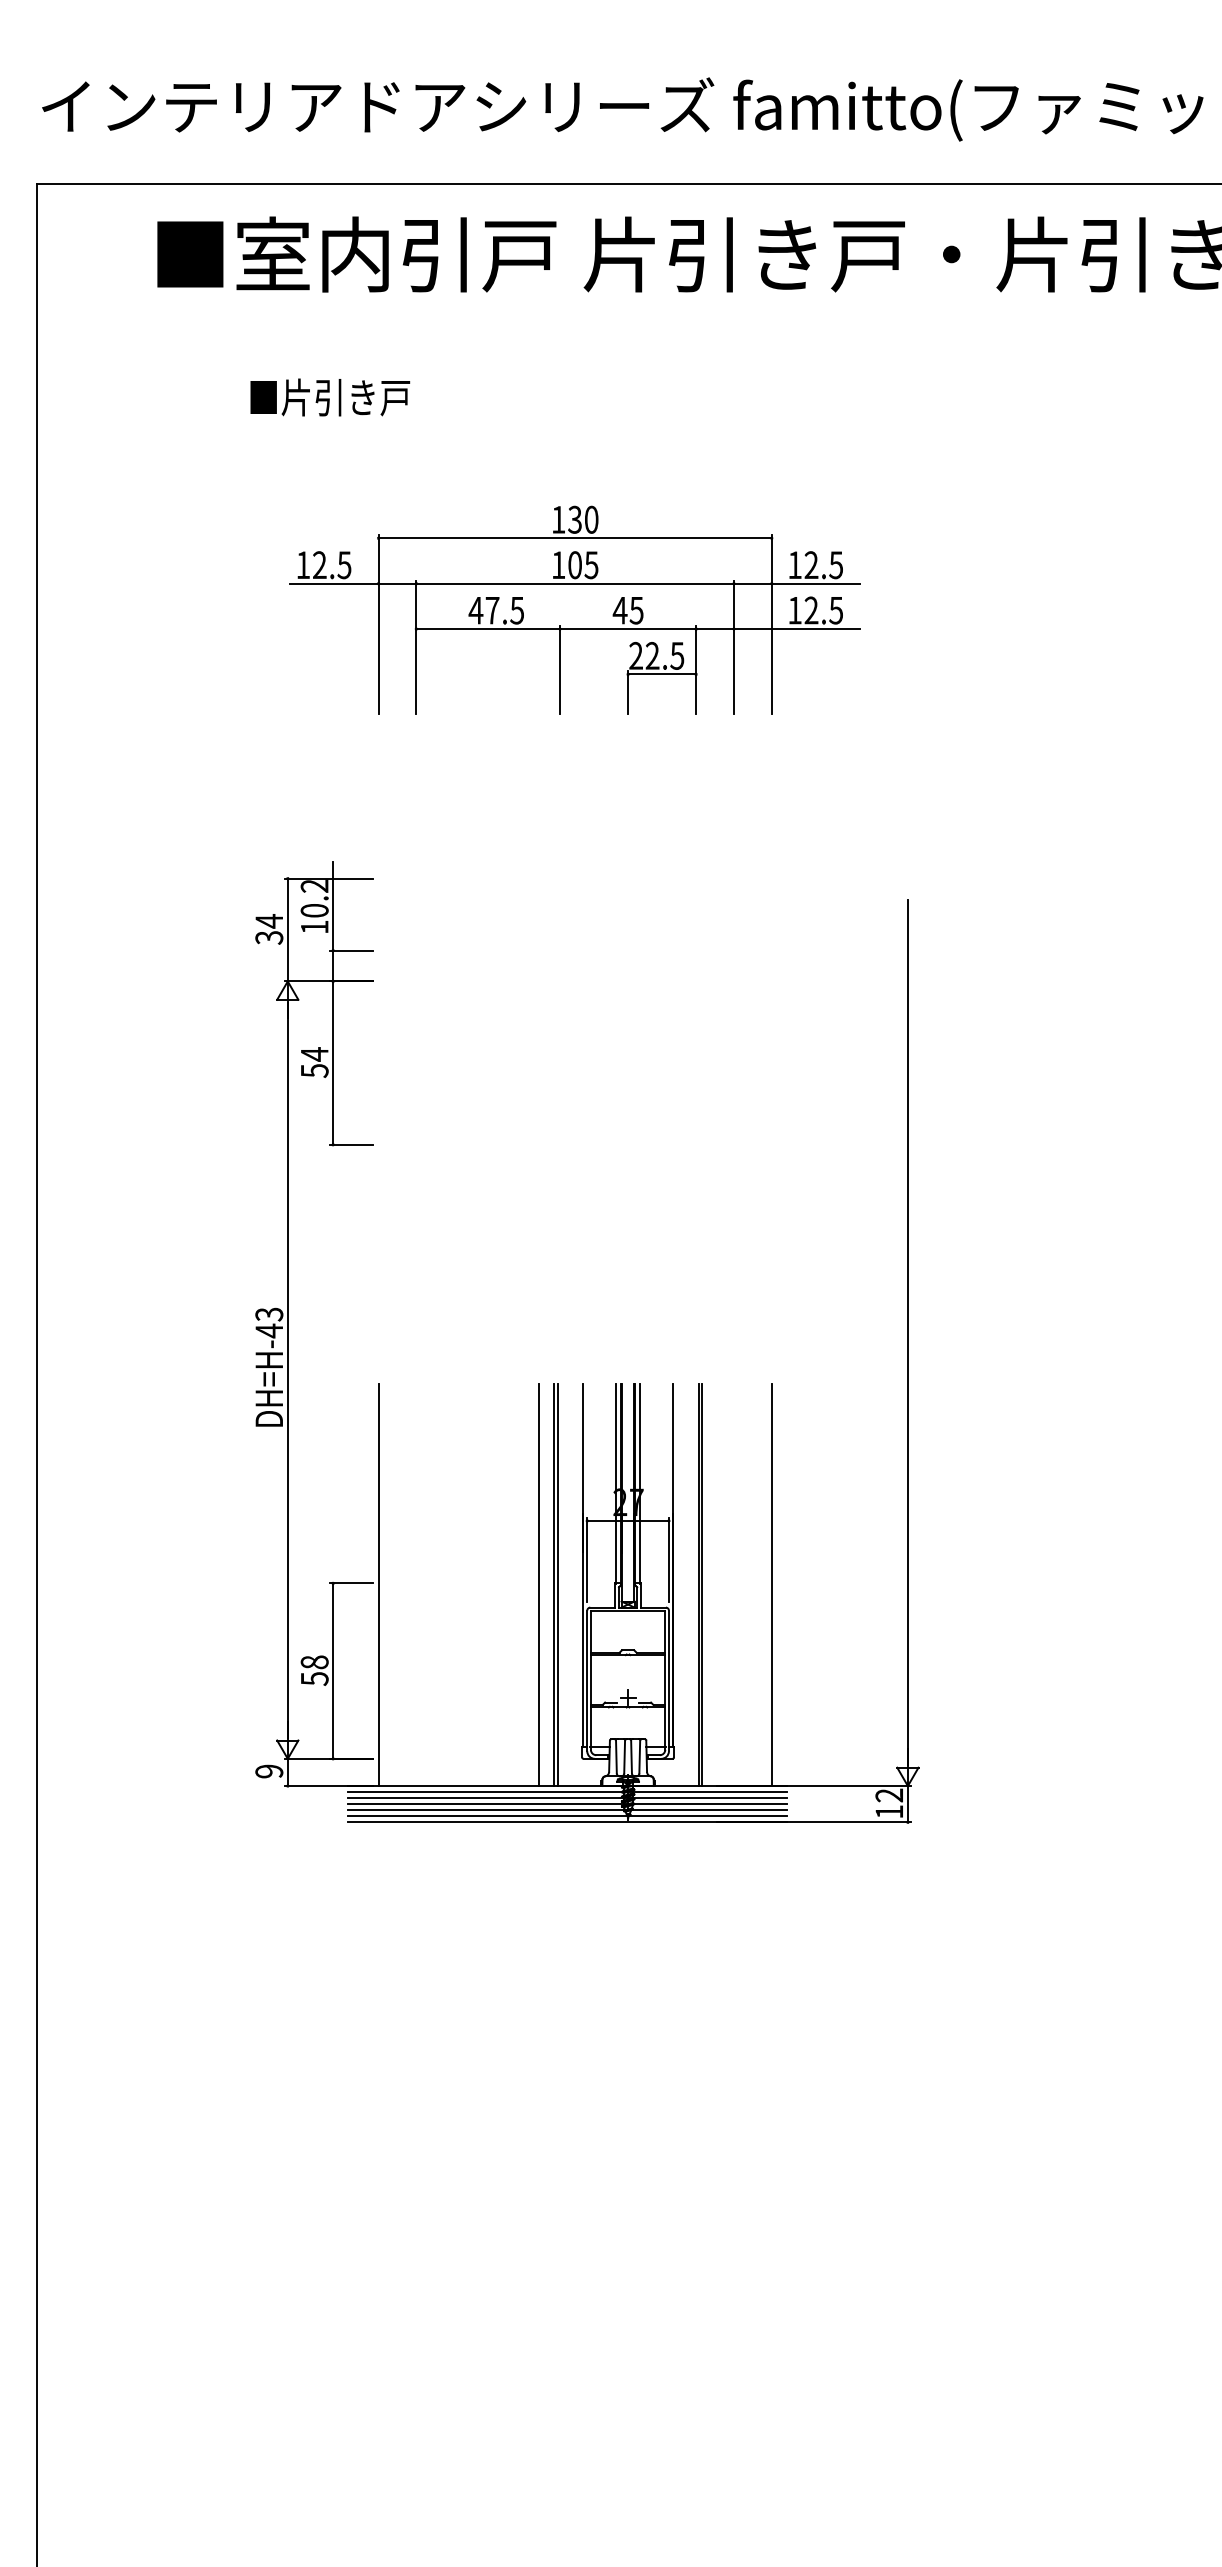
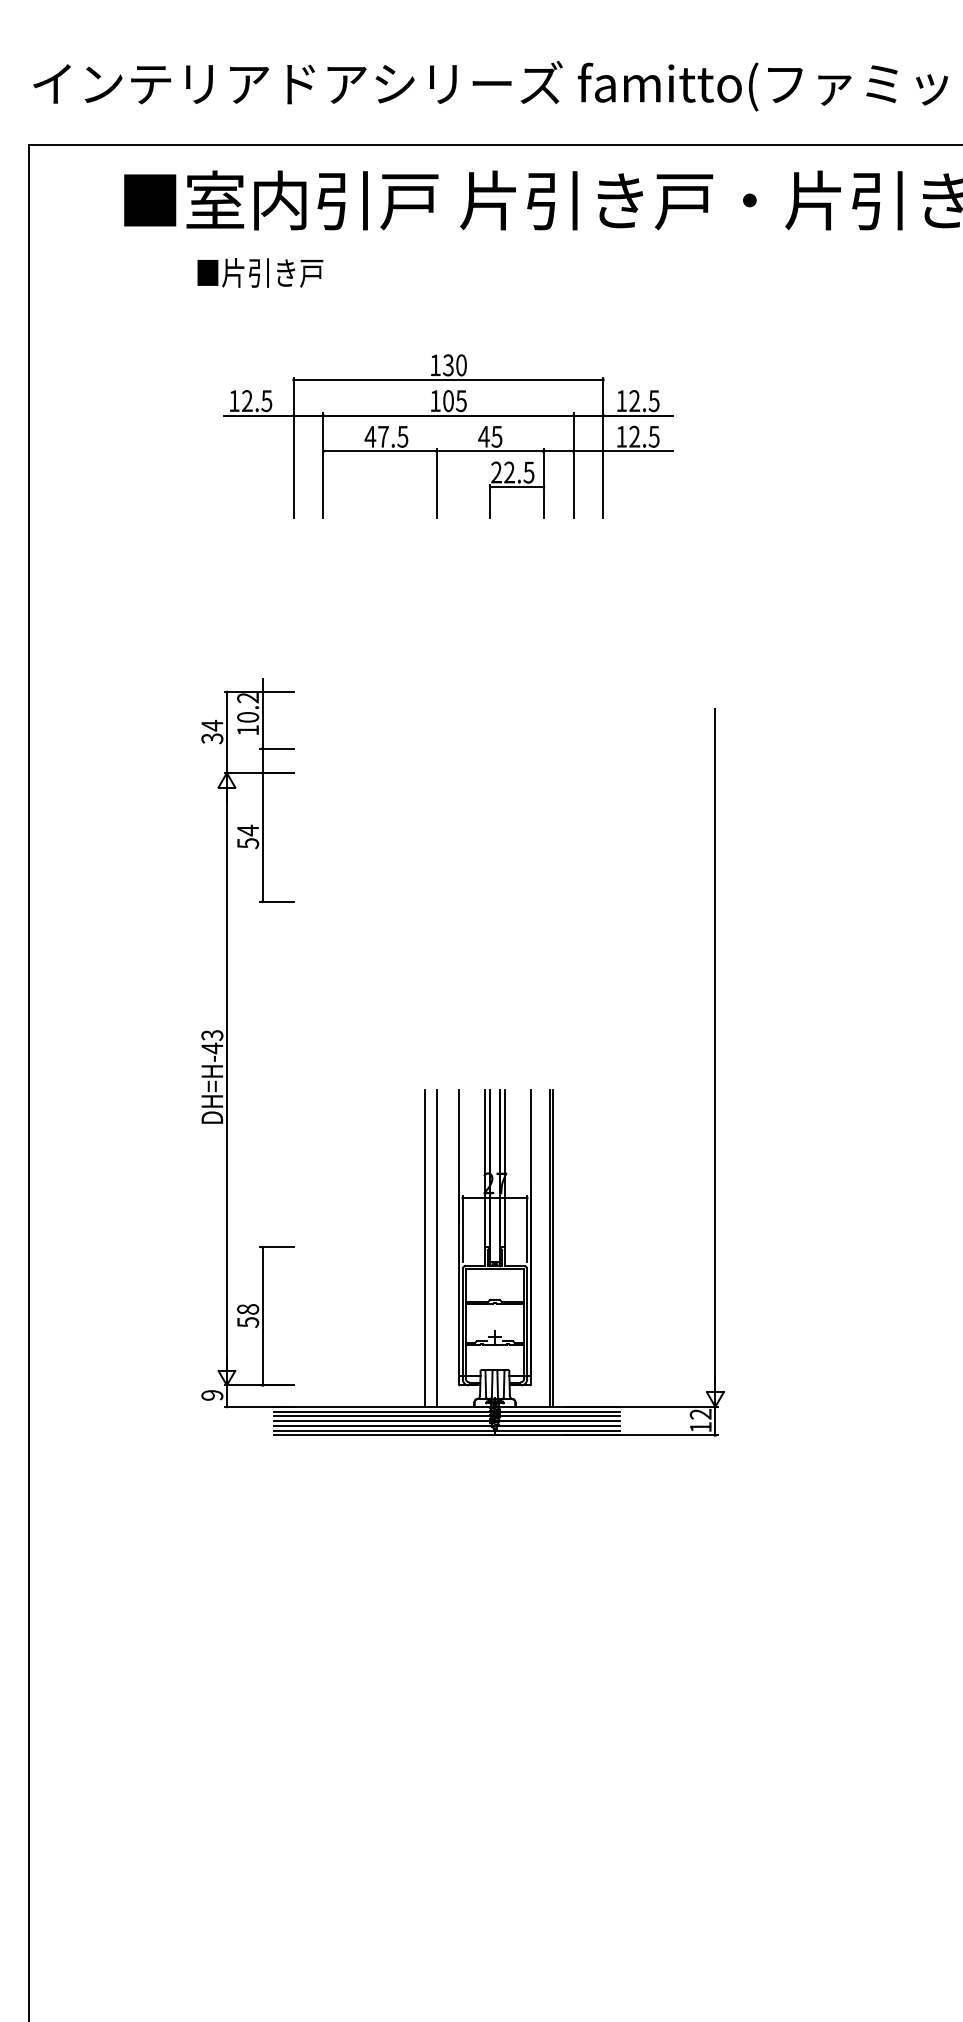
text: (330, 397) -> (260, 272), moved
part: (574, 609) -> (448, 435), moved
line: (378, 1584) -> (298, 1248), removed
line: (557, 1584) -> (439, 1248), removed
line: (771, 1584) -> (607, 1248), removed

